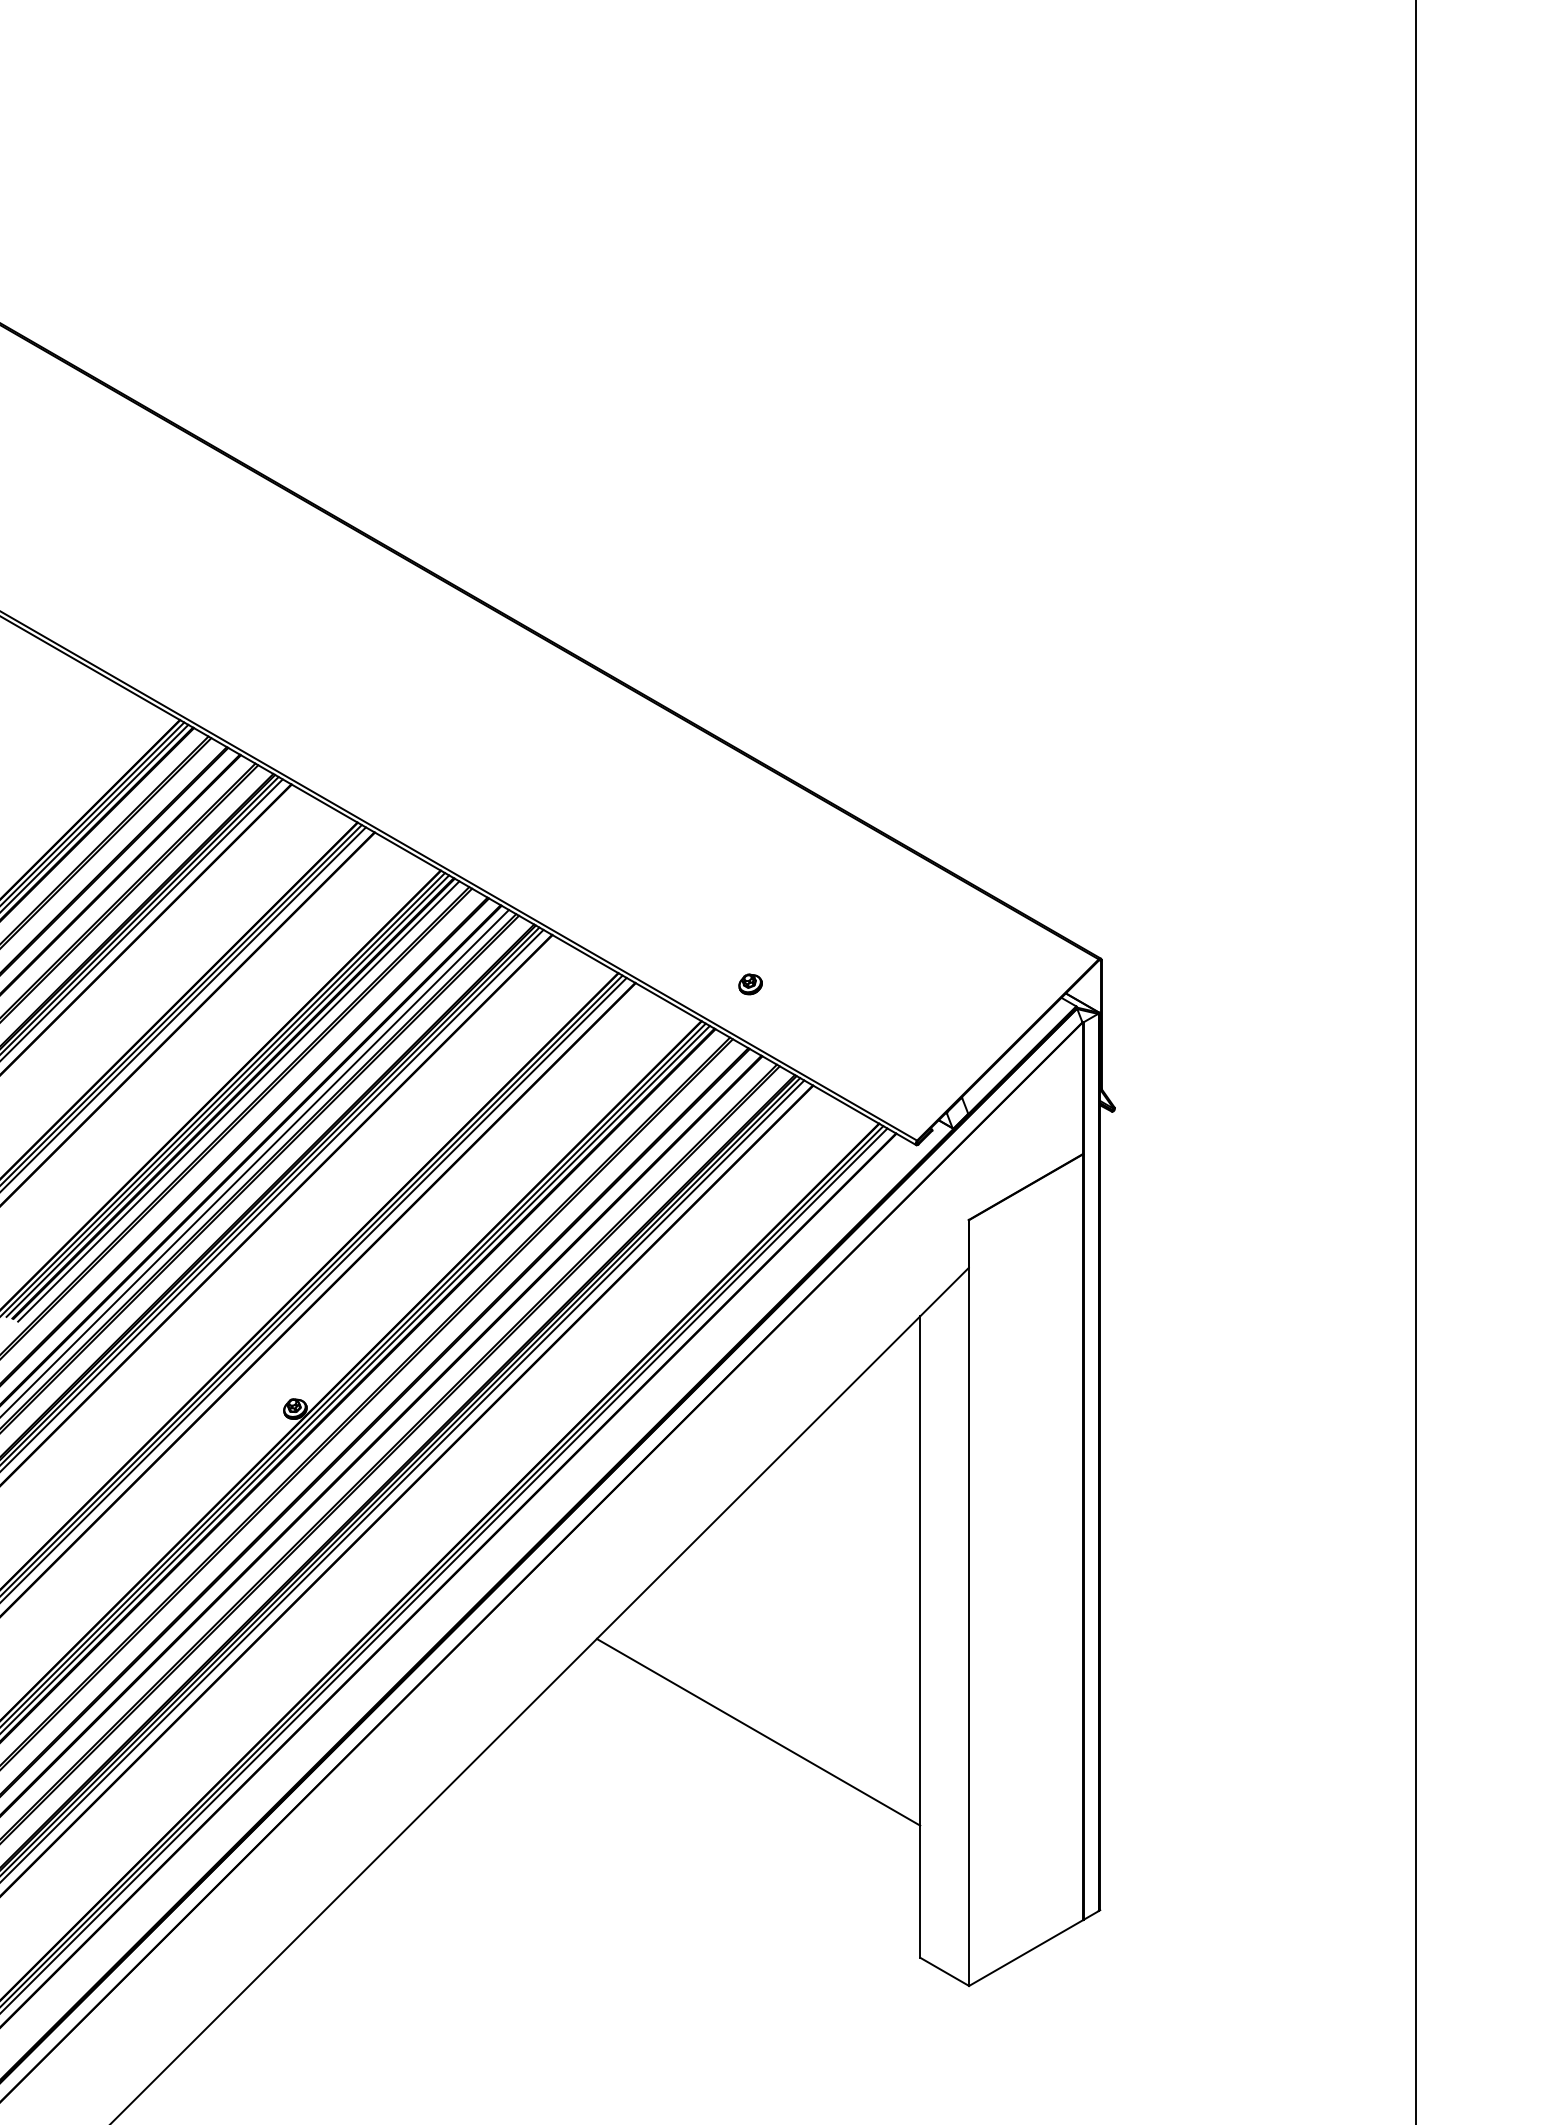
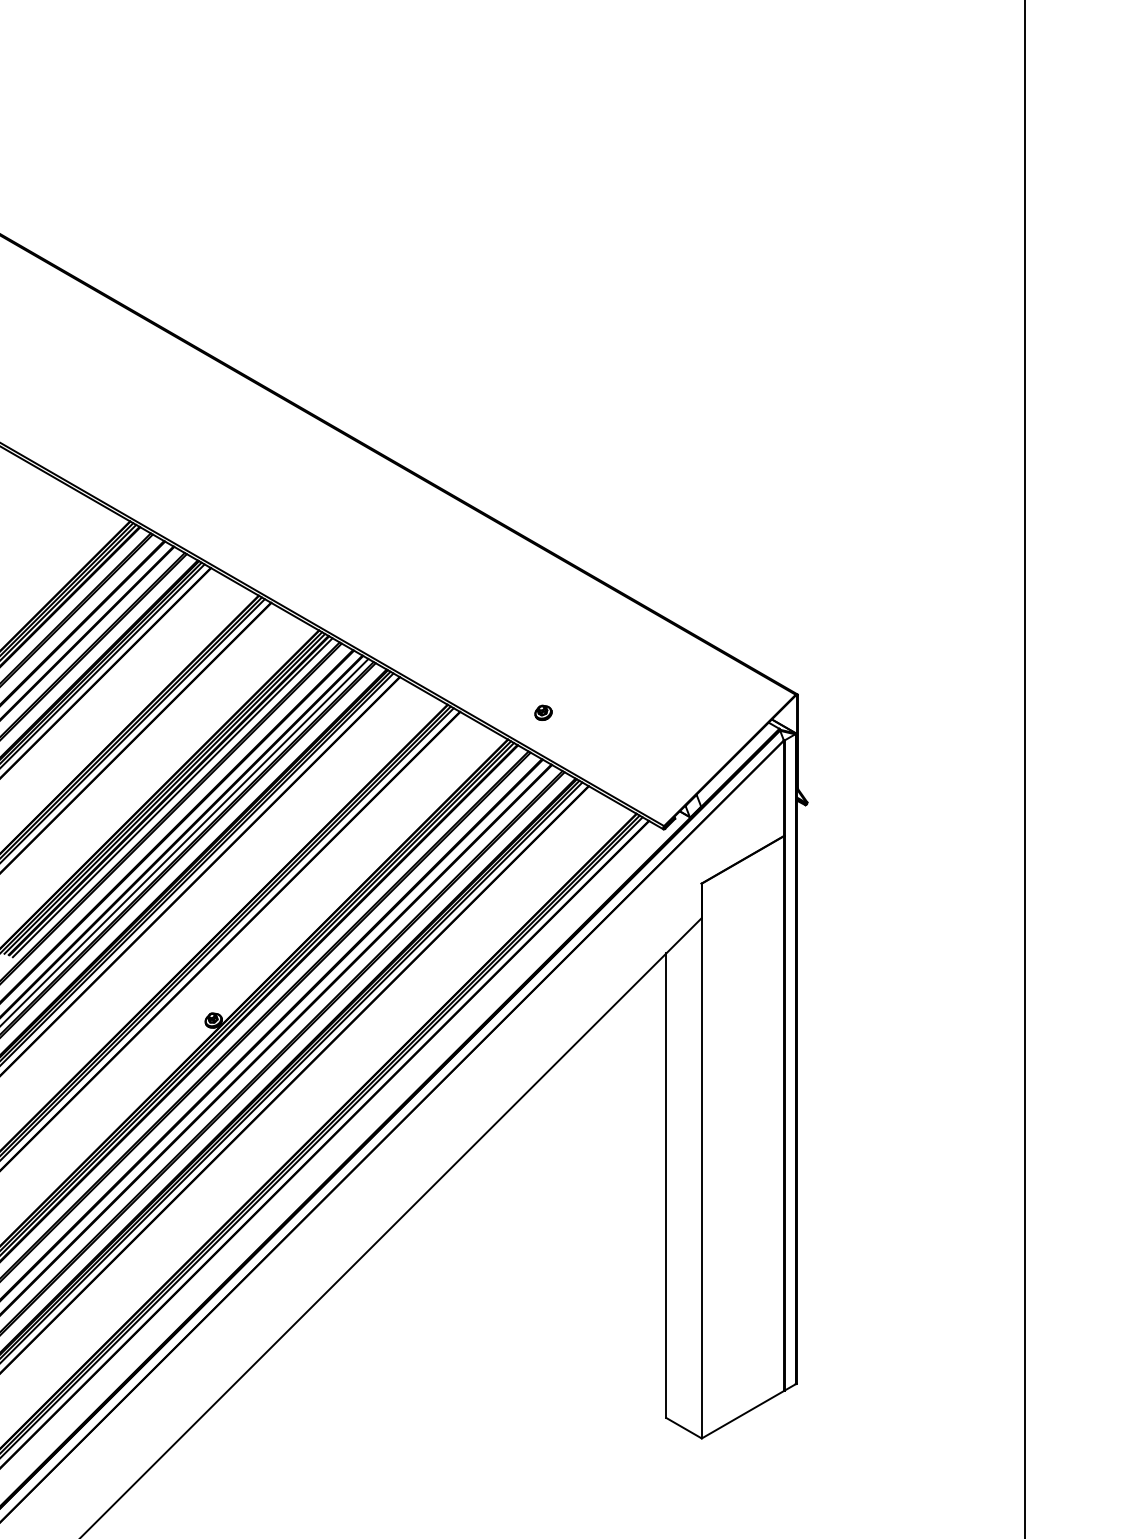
line: (758, 1731) -> (549, 1254), removed

